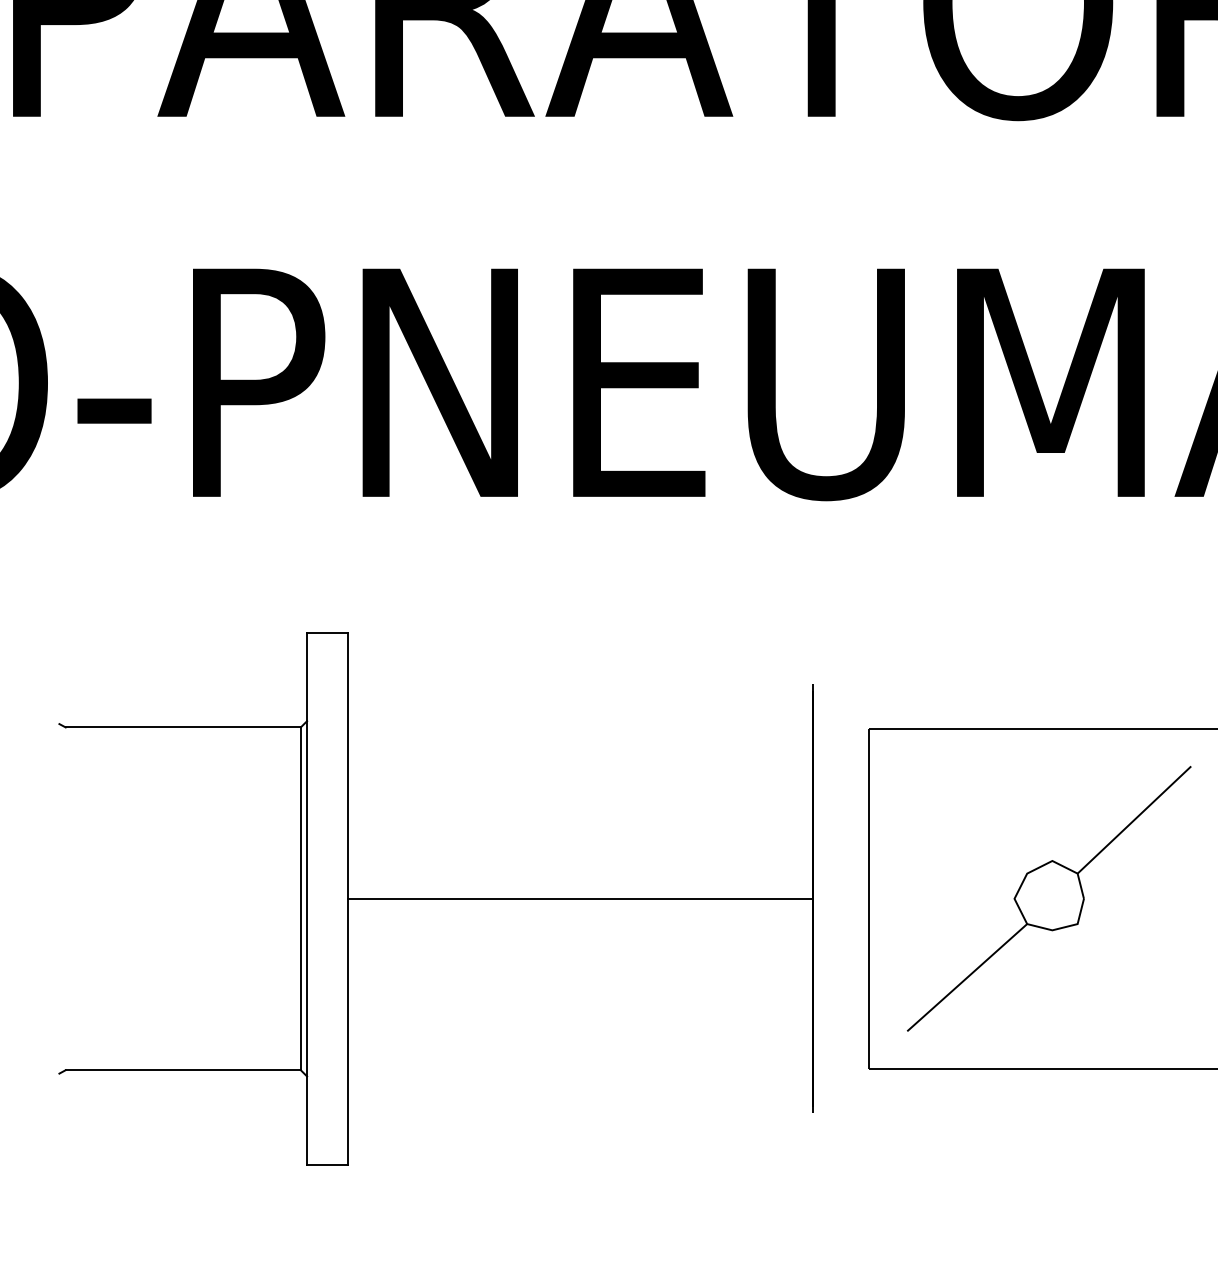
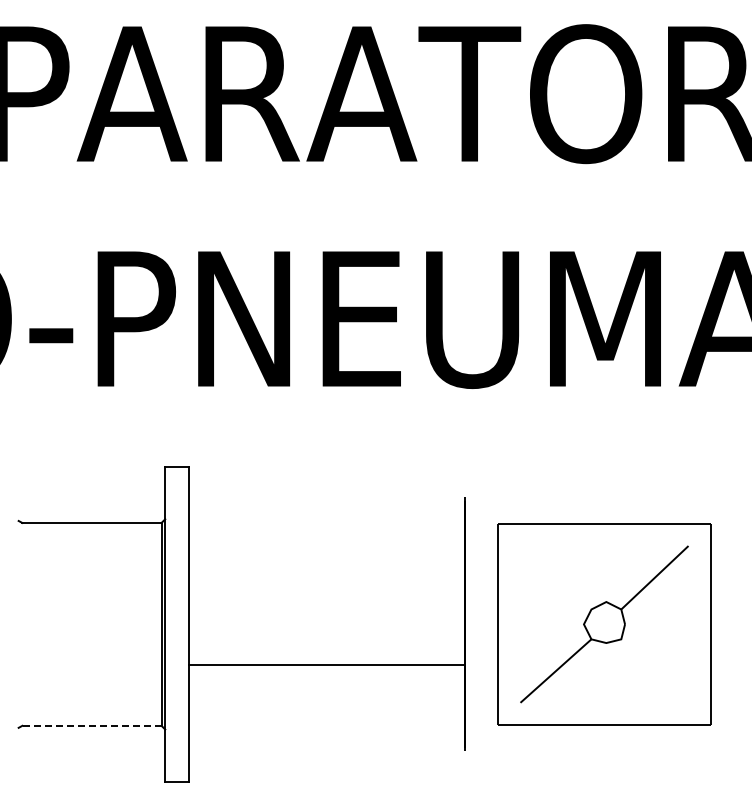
line: (579, 898) -> (326, 665), moved
line: (182, 1069) -> (91, 725), solid -> dashed

